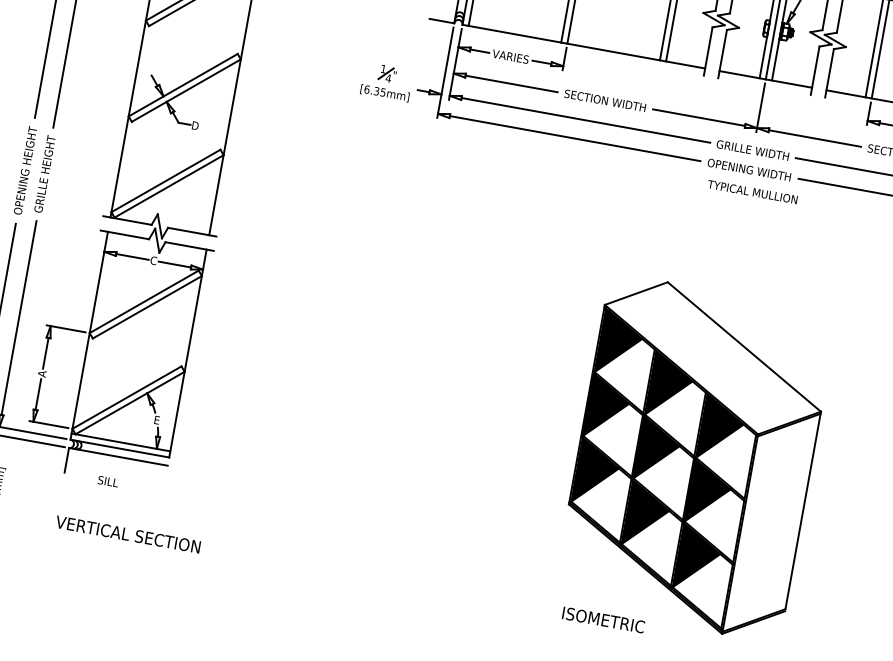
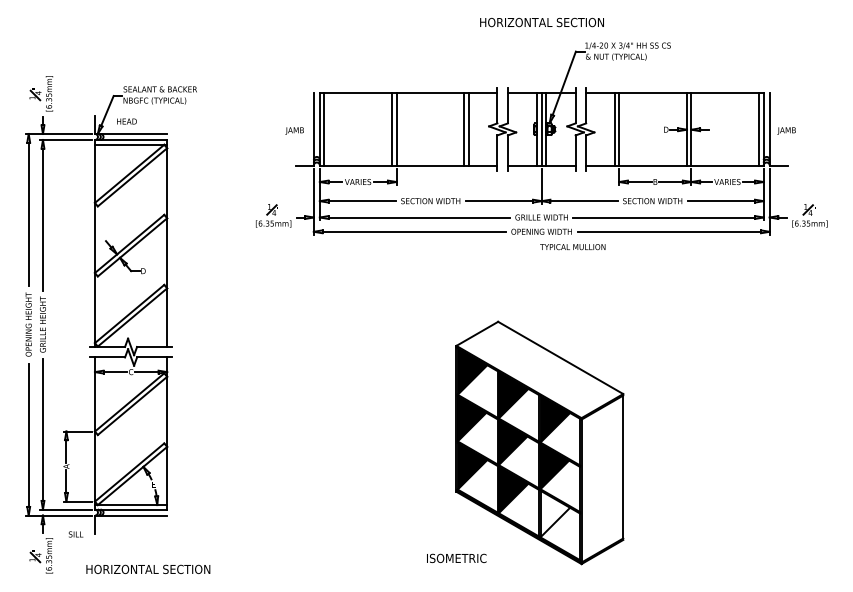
text: (752, 192) -> (572, 247), moved
text: (107, 481) -> (75, 534), moved
text: (128, 534) -> (148, 569), VERTICAL SECTION -> HORIZONTAL SECTION
fill: (698, 558) -> (555, 513), removed
text: (603, 618) -> (456, 557), moved

